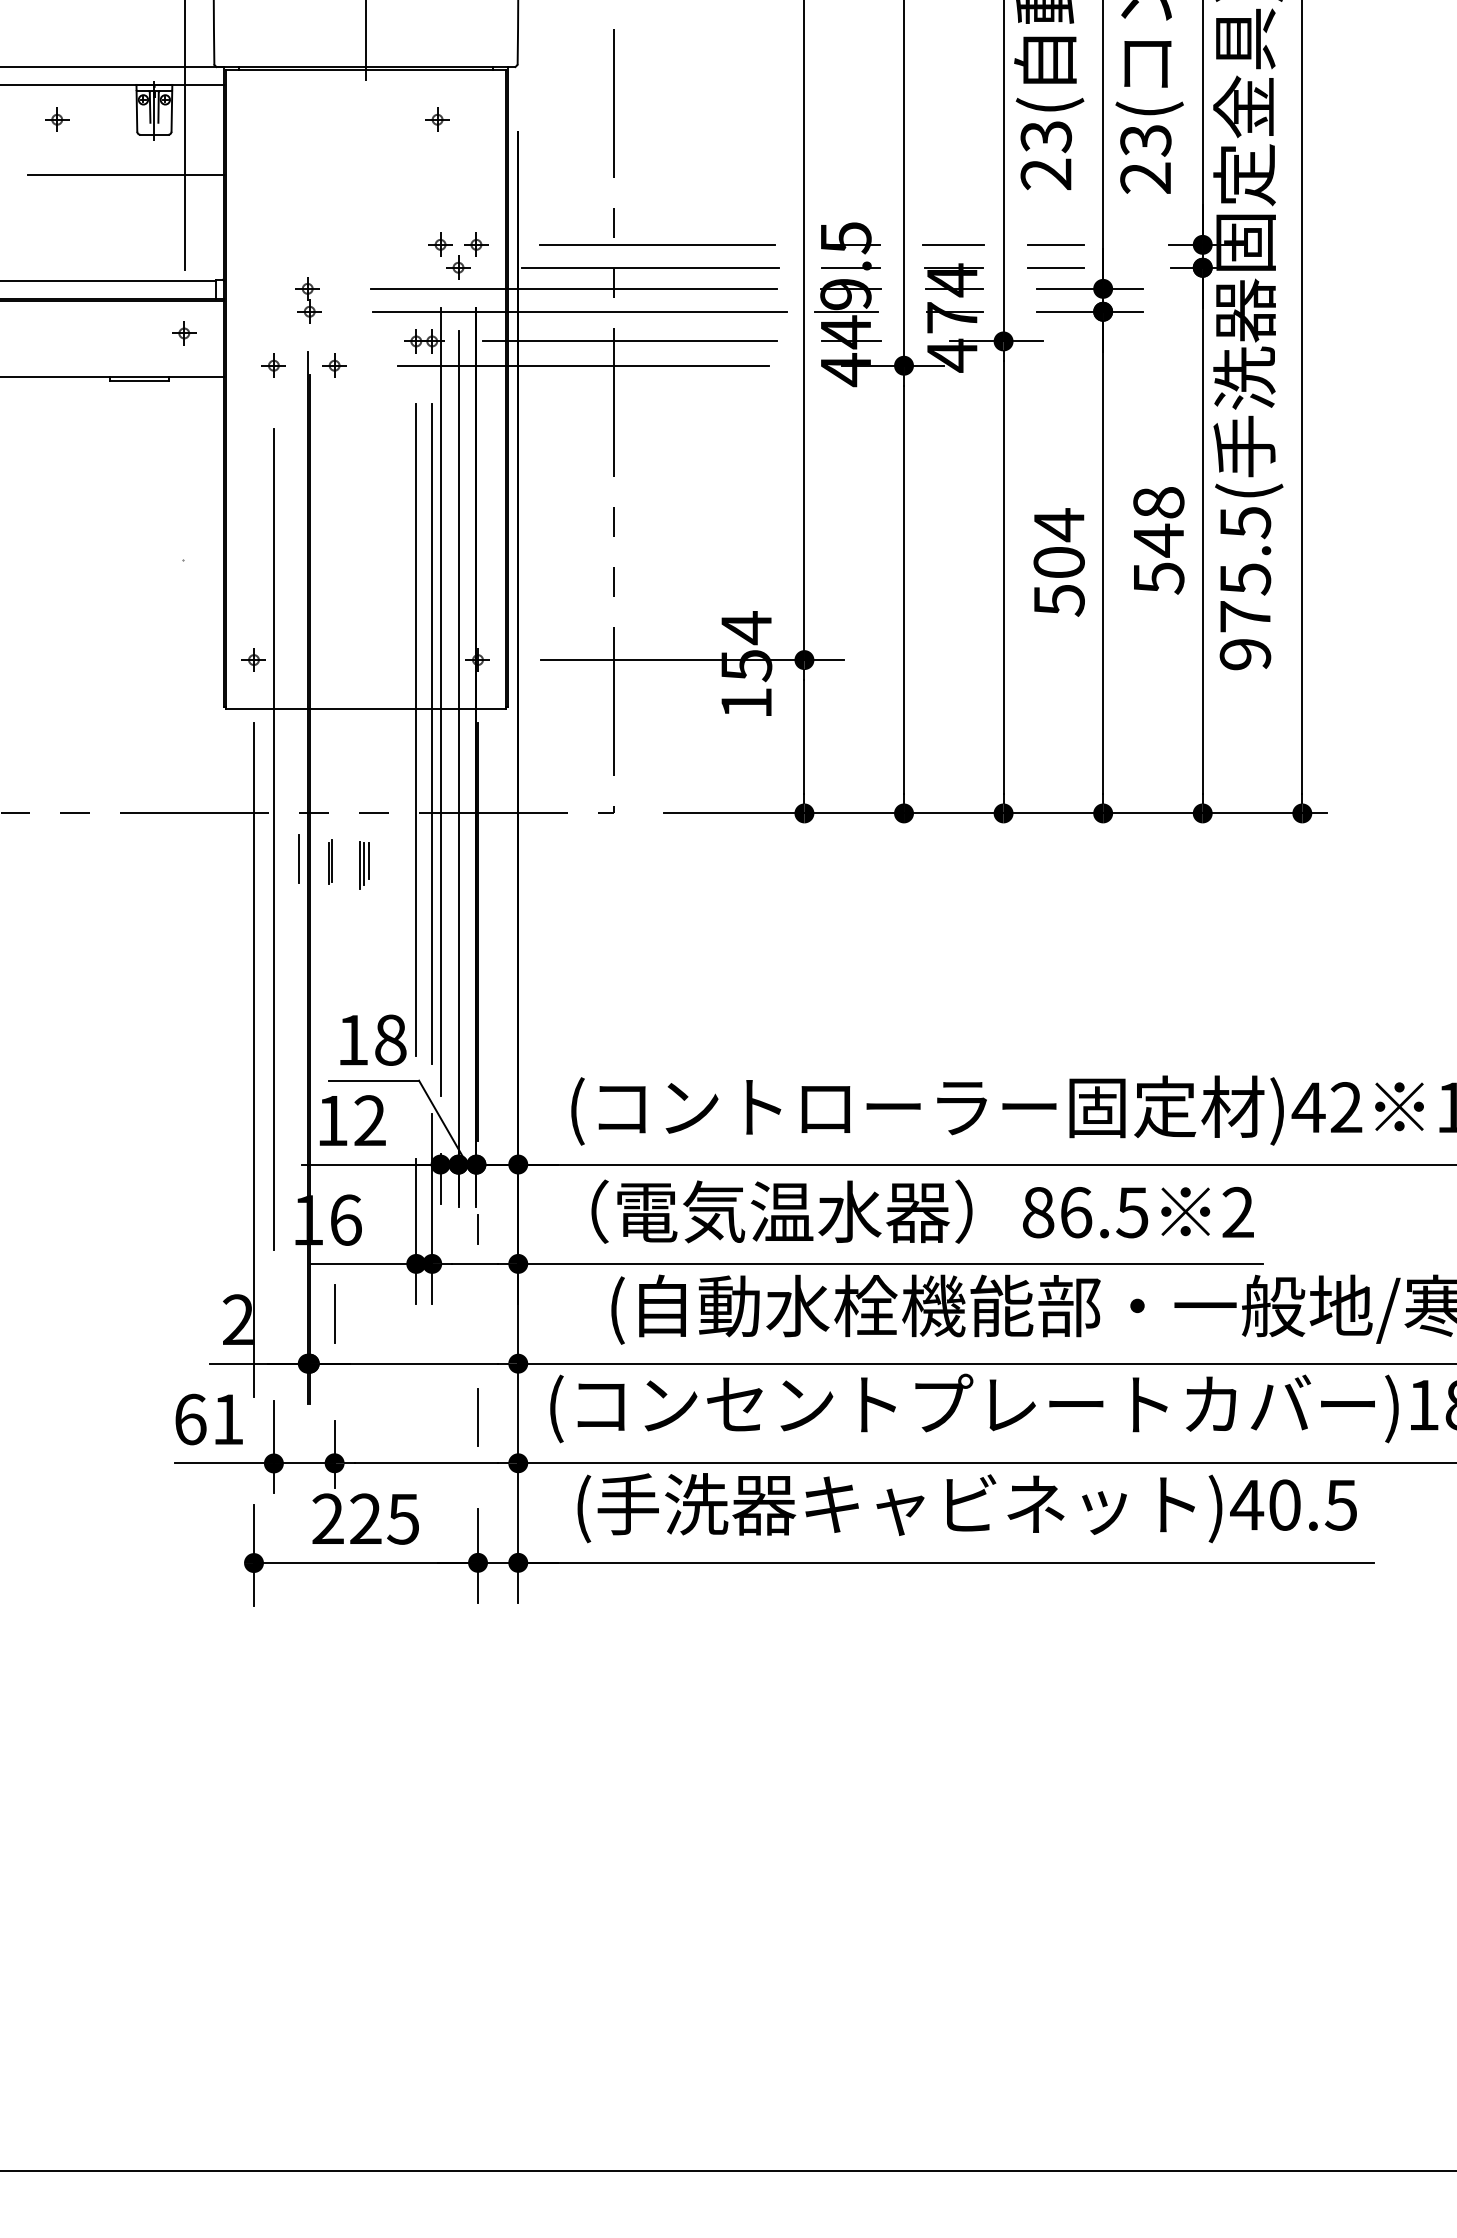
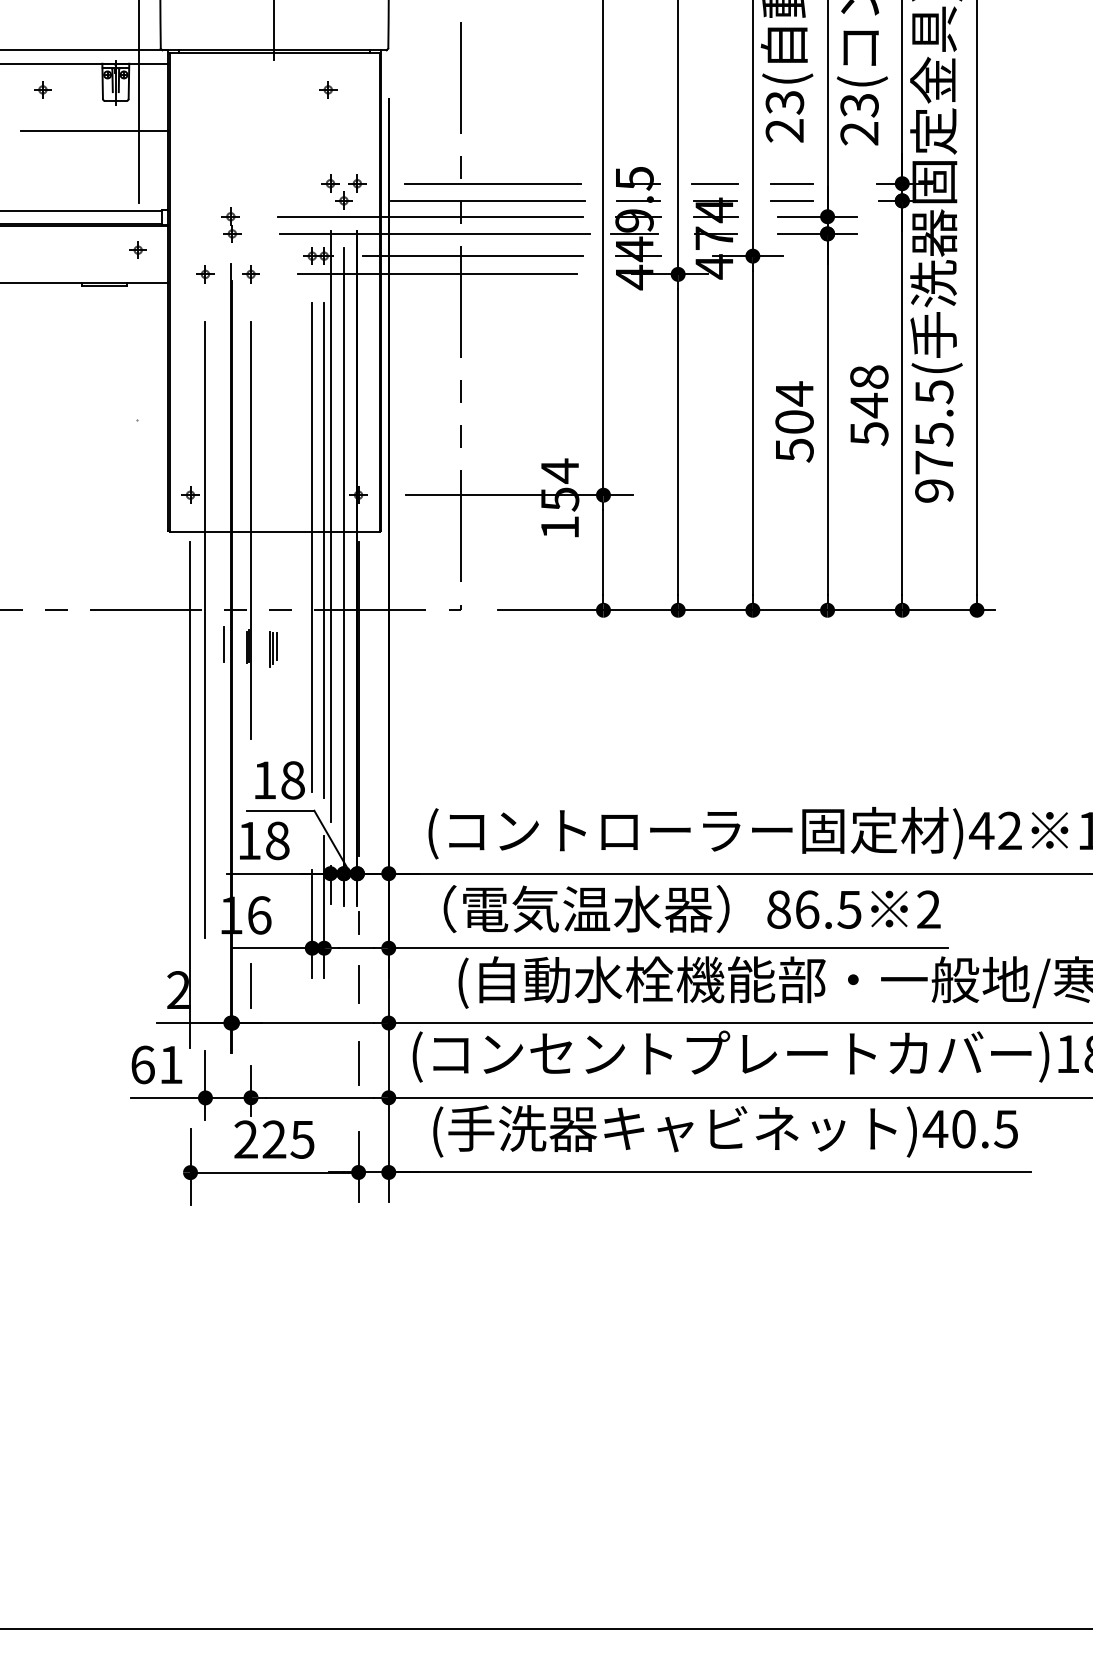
line: (334, 706) -> (250, 530), added
text: (370, 1120) -> (277, 840), 12 -> 18
line: (477, 1311) -> (358, 983), added

